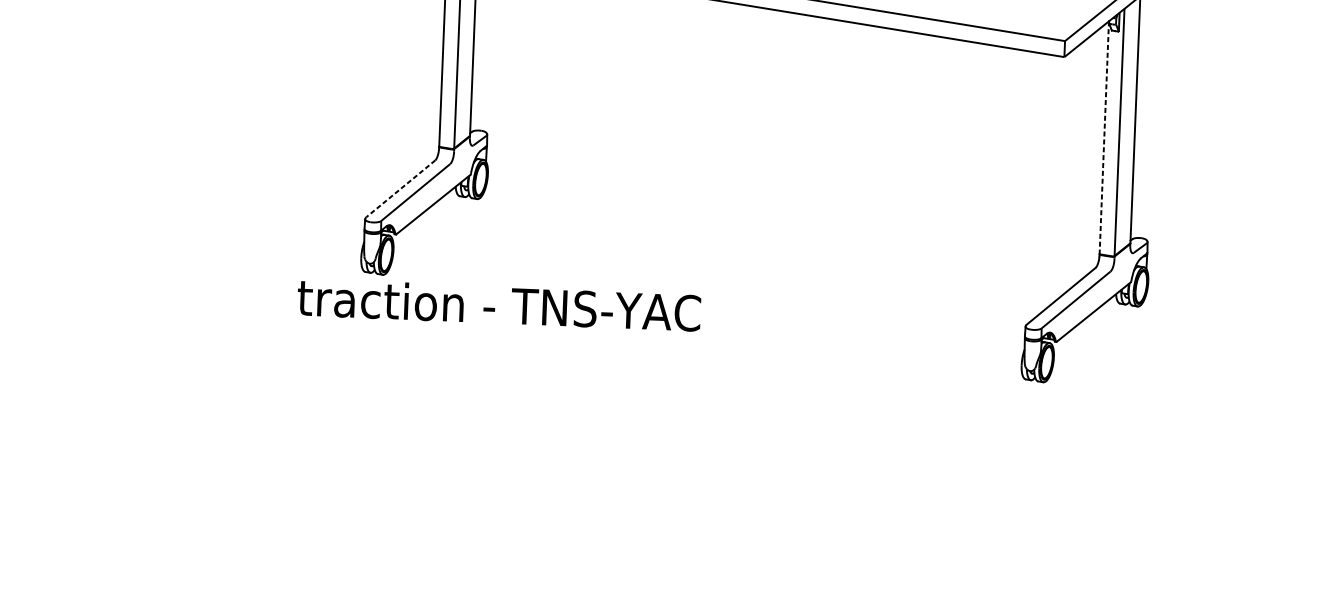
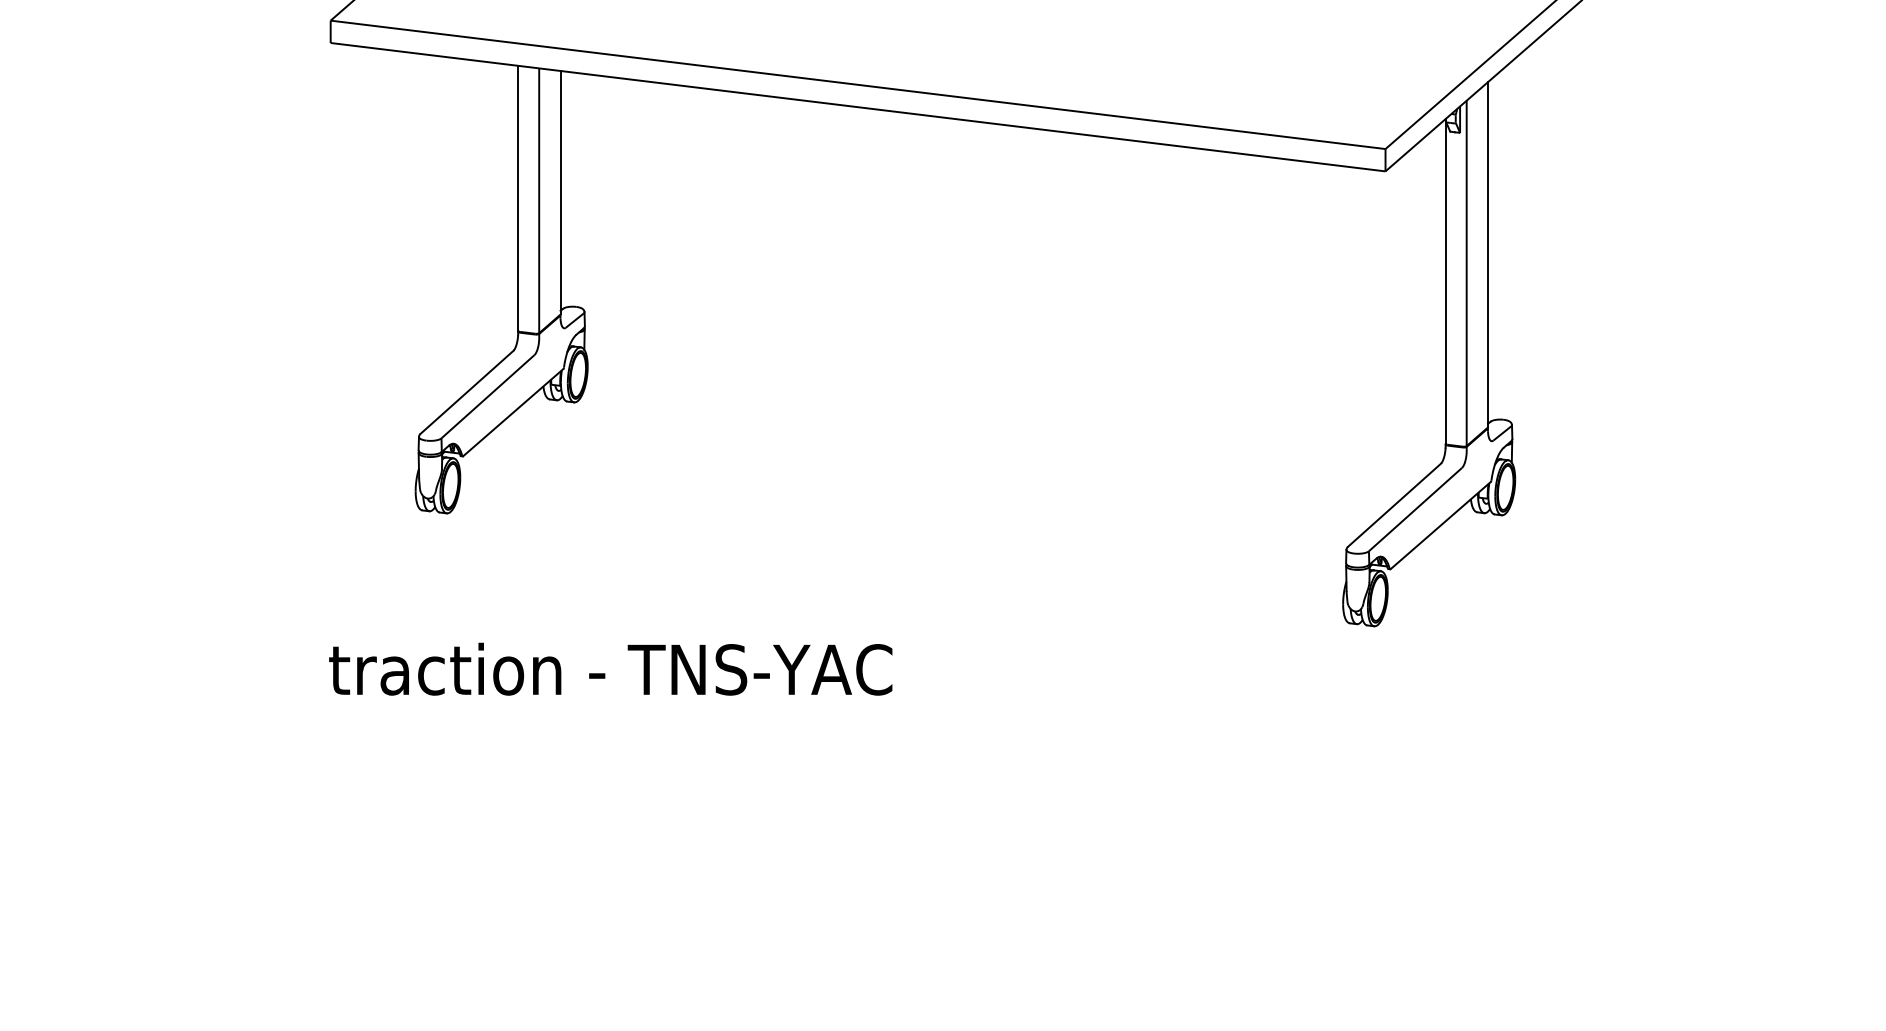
line: (1104, 137) -> (1445, 281), dashed -> solid
line: (400, 188) -> (466, 392), dashed -> solid
text: (499, 304) -> (610, 668), moved

